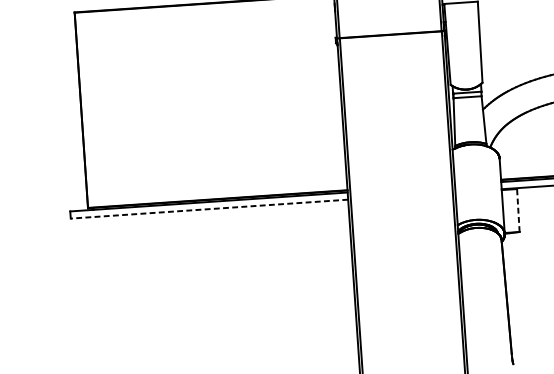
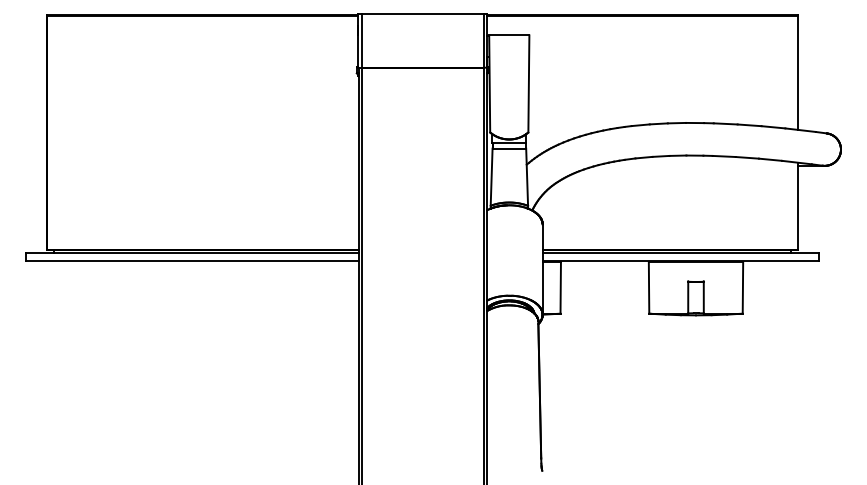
line: (208, 209) -> (191, 261), dashed -> solid
line: (518, 210) -> (560, 287), dashed -> solid

